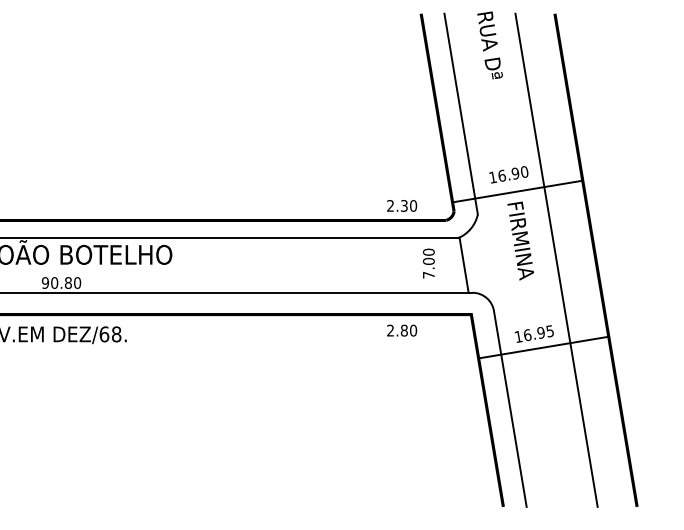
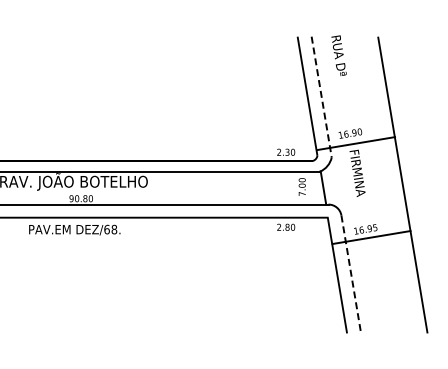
line: (460, 114) -> (321, 97), solid -> dashed
line: (555, 259) -> (378, 184), removed
line: (510, 408) -> (351, 274), solid -> dashed

